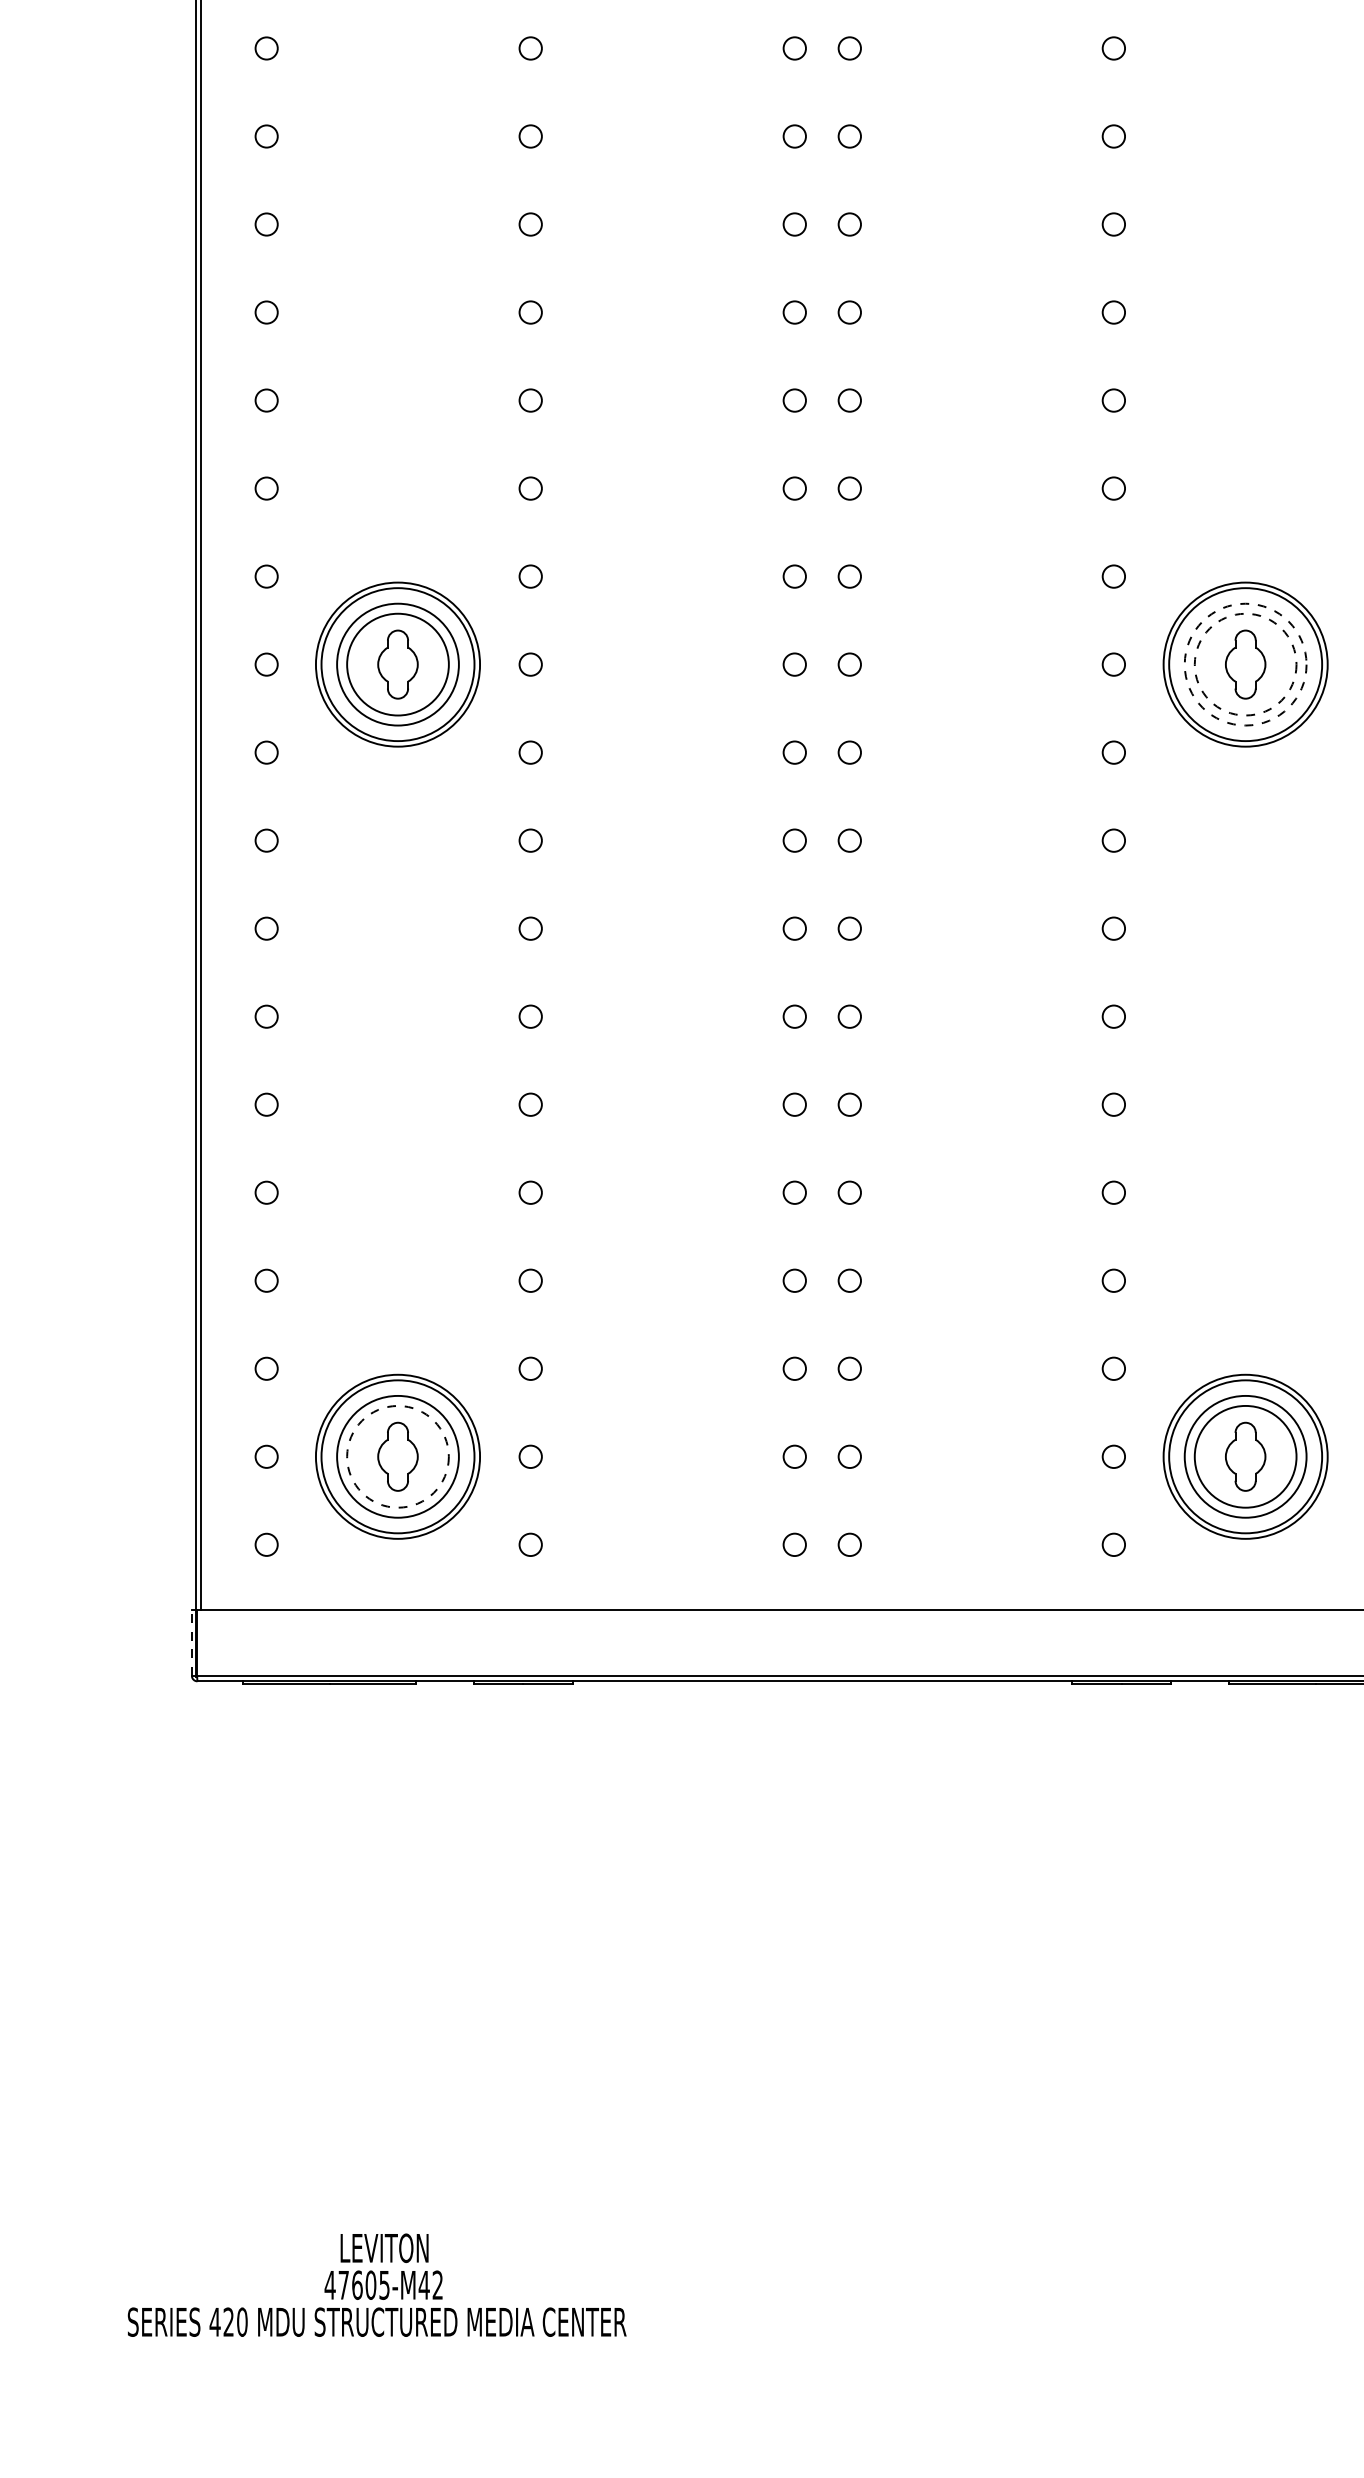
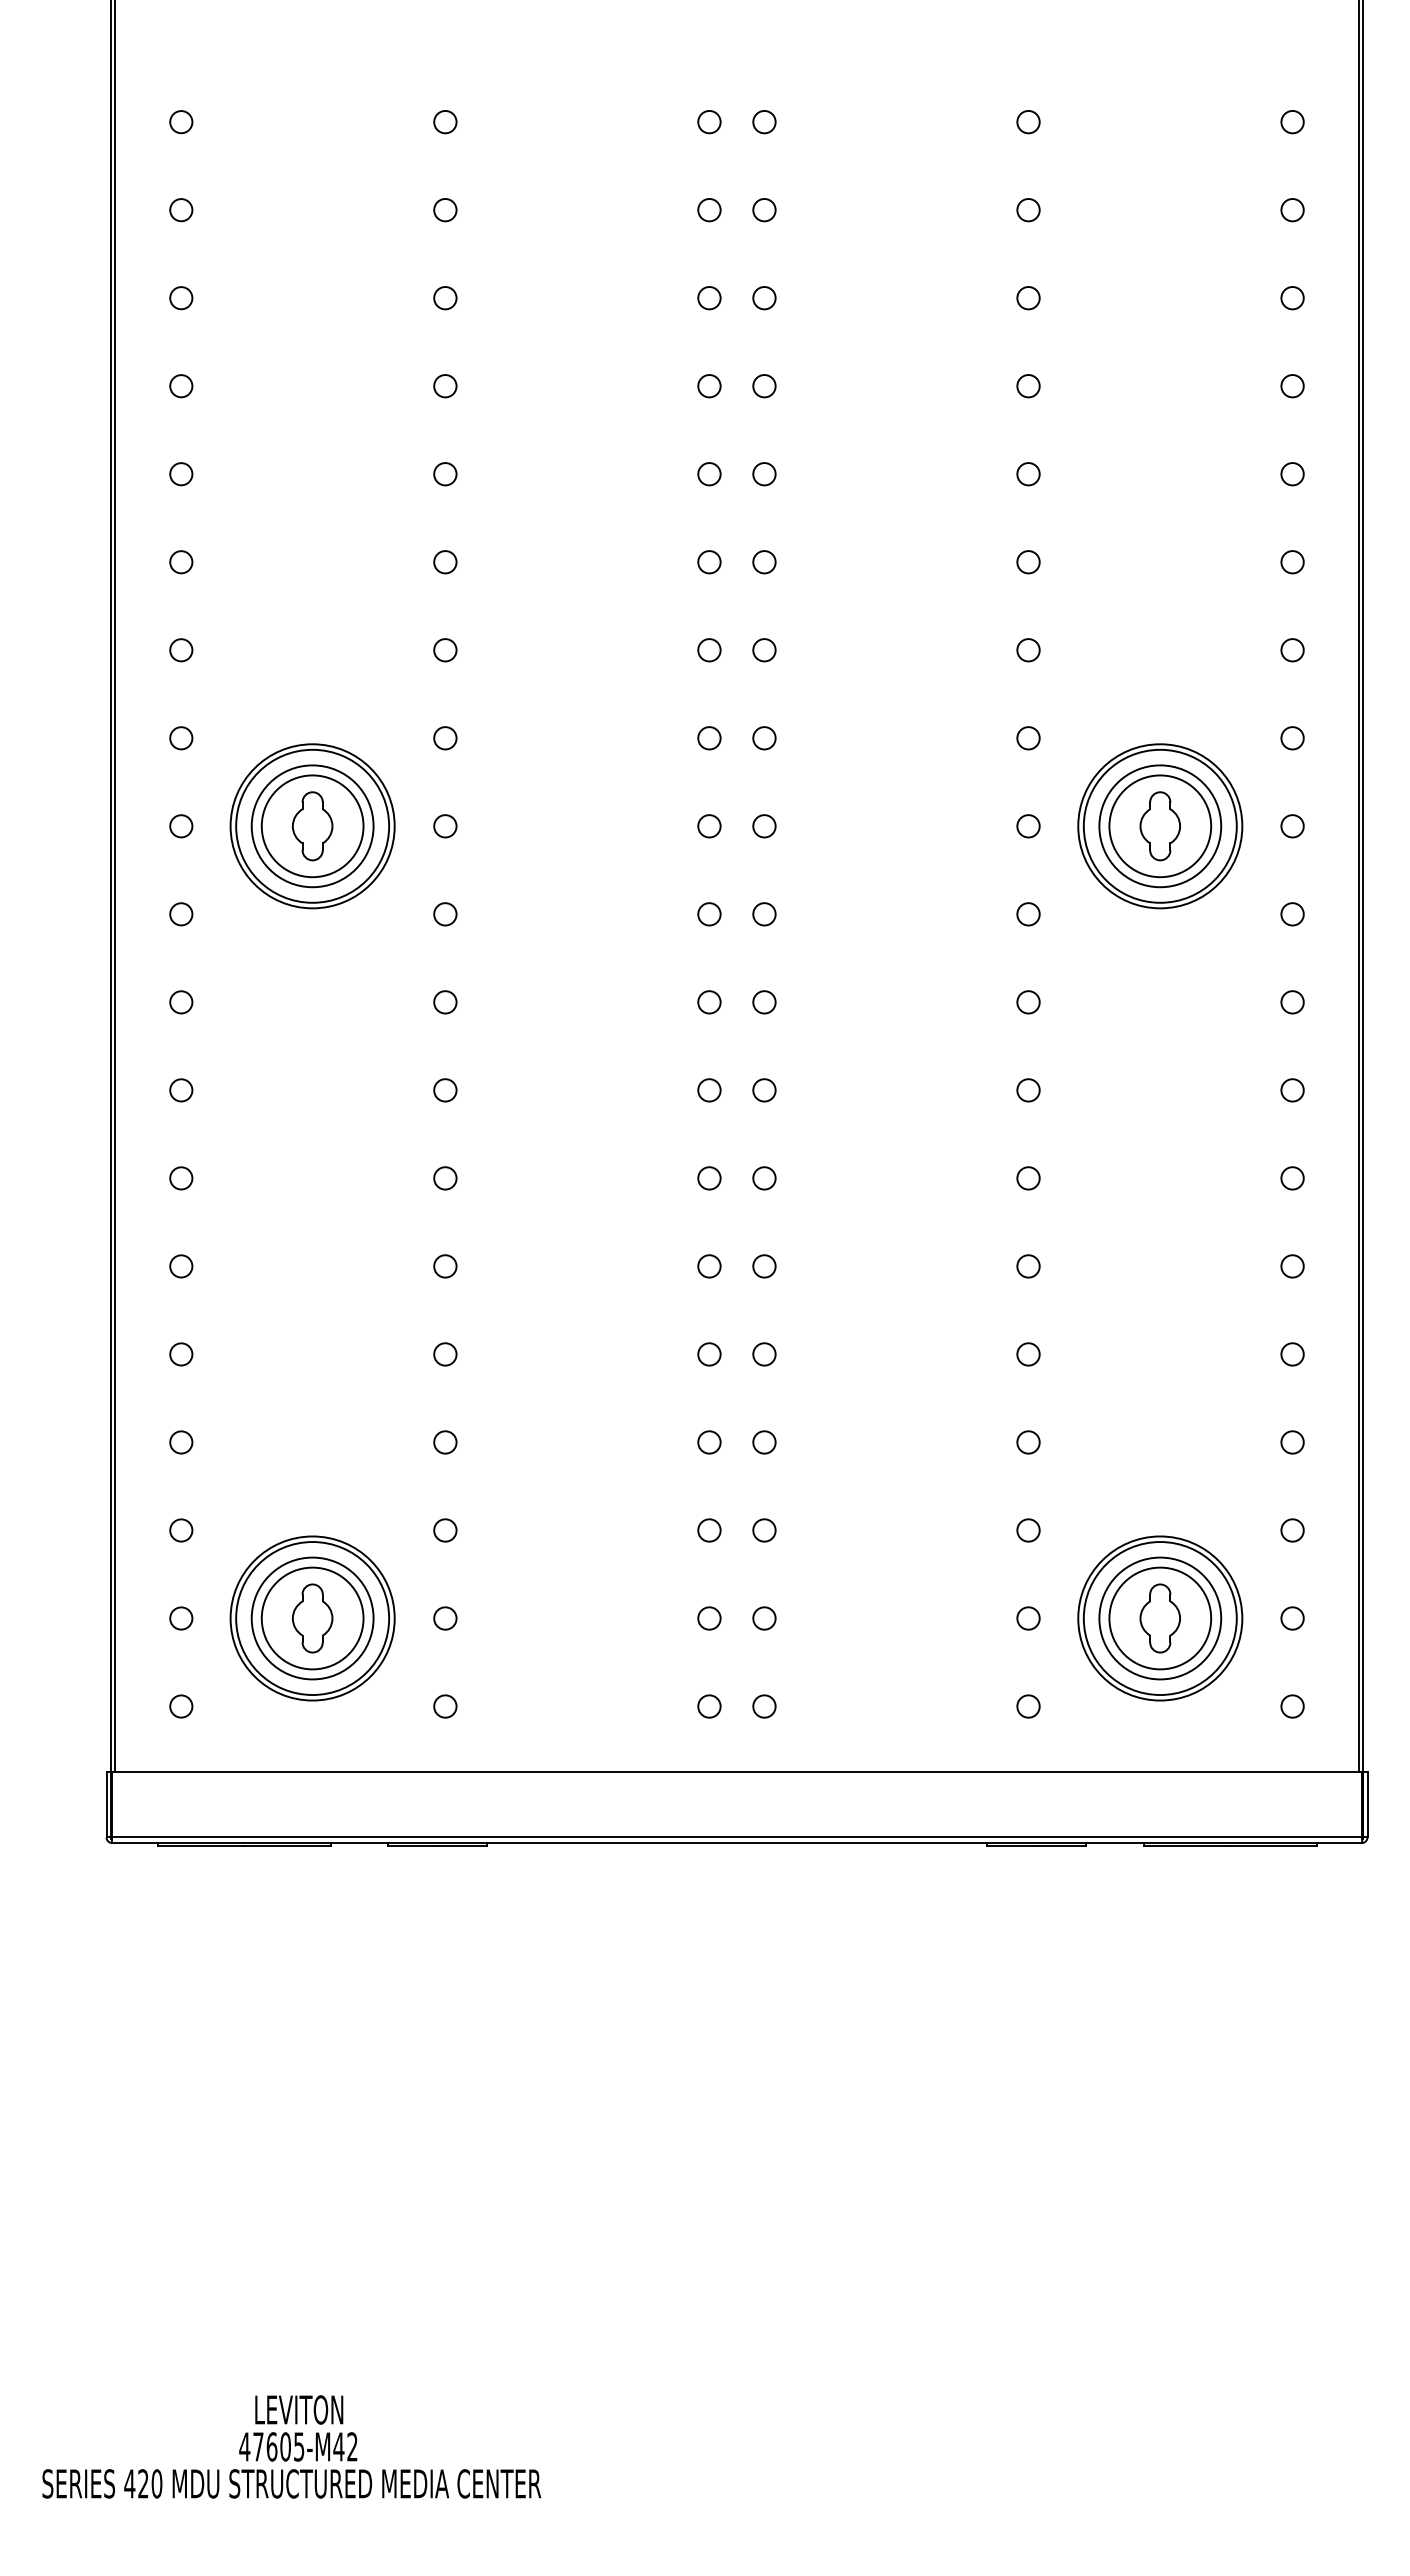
circle: (1245, 664) -> (1160, 826), dashed -> solid
circle: (1245, 664) -> (1160, 826), dashed -> solid
circle: (397, 1456) -> (312, 1618), dashed -> solid
line: (191, 1642) -> (106, 1804), dashed -> solid

